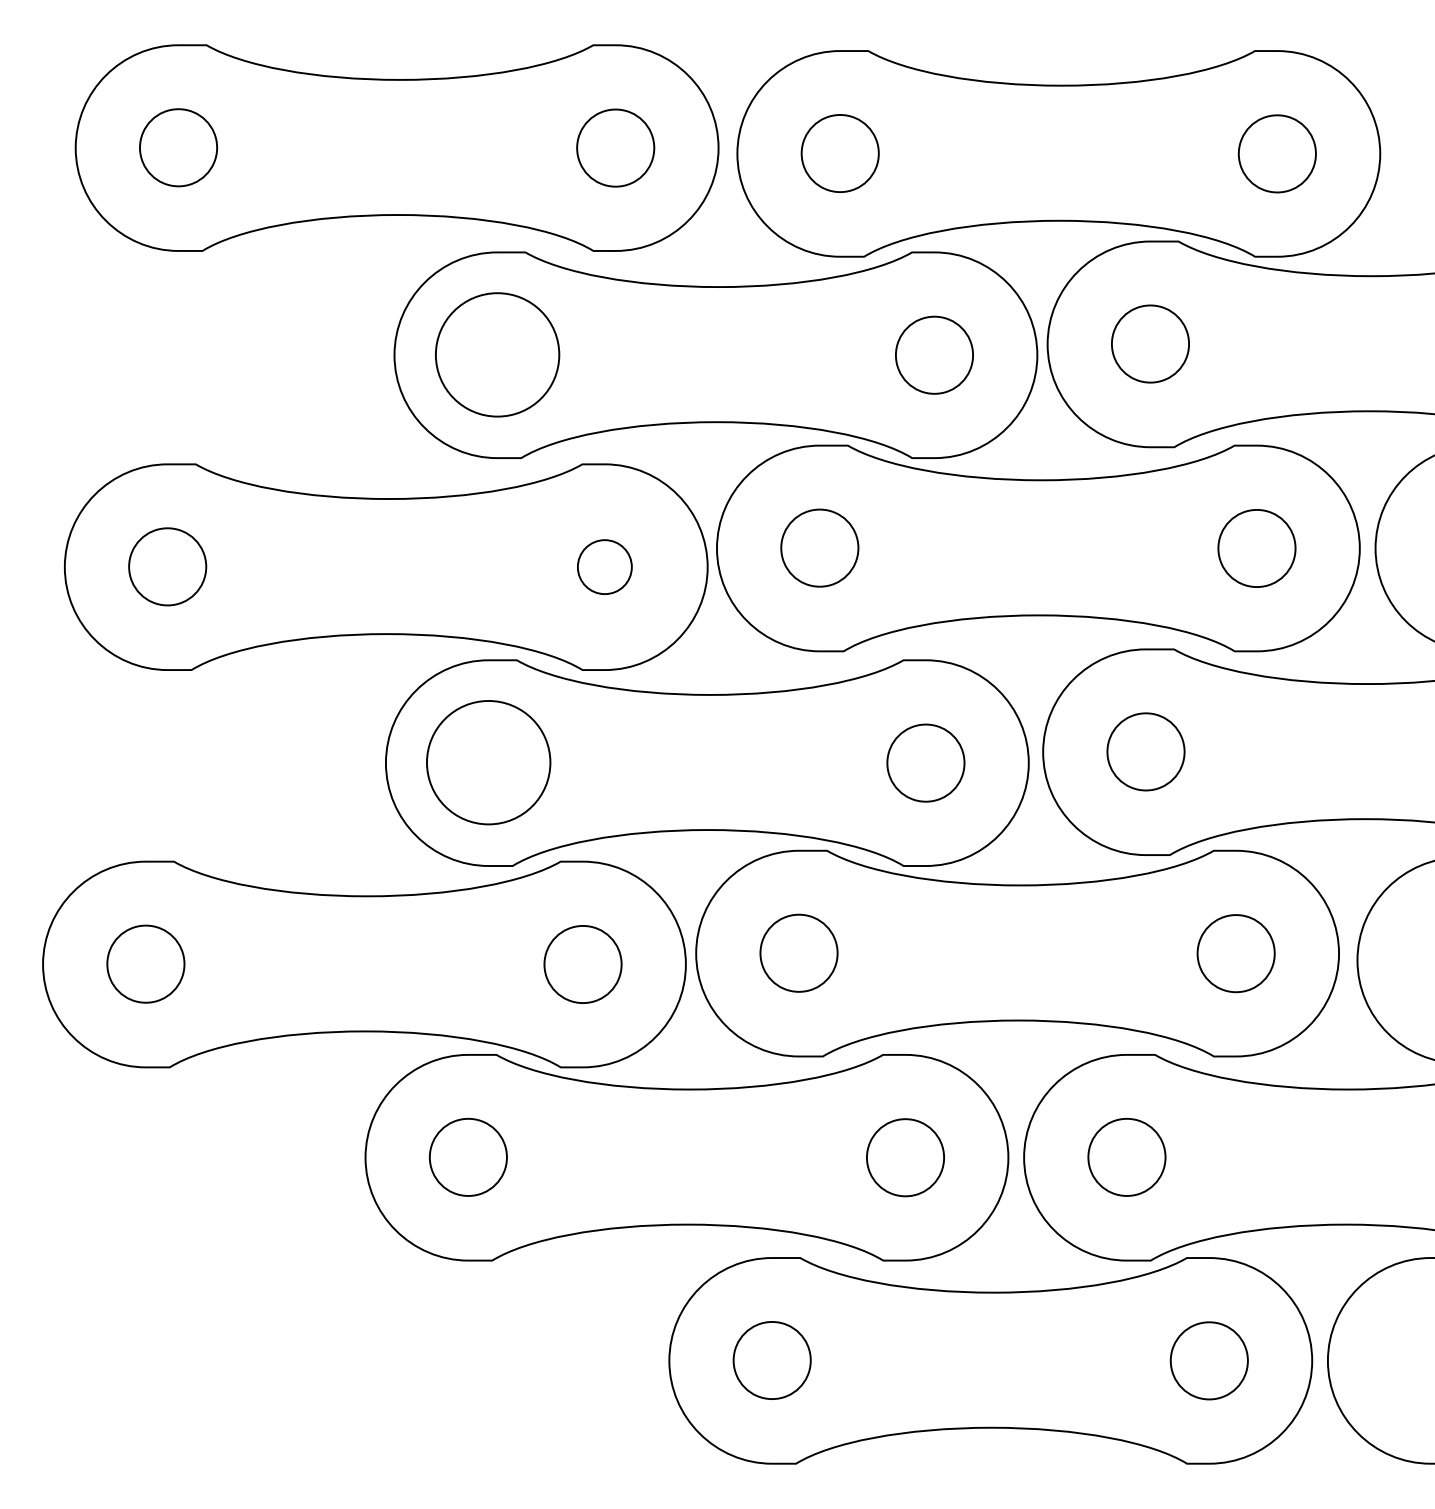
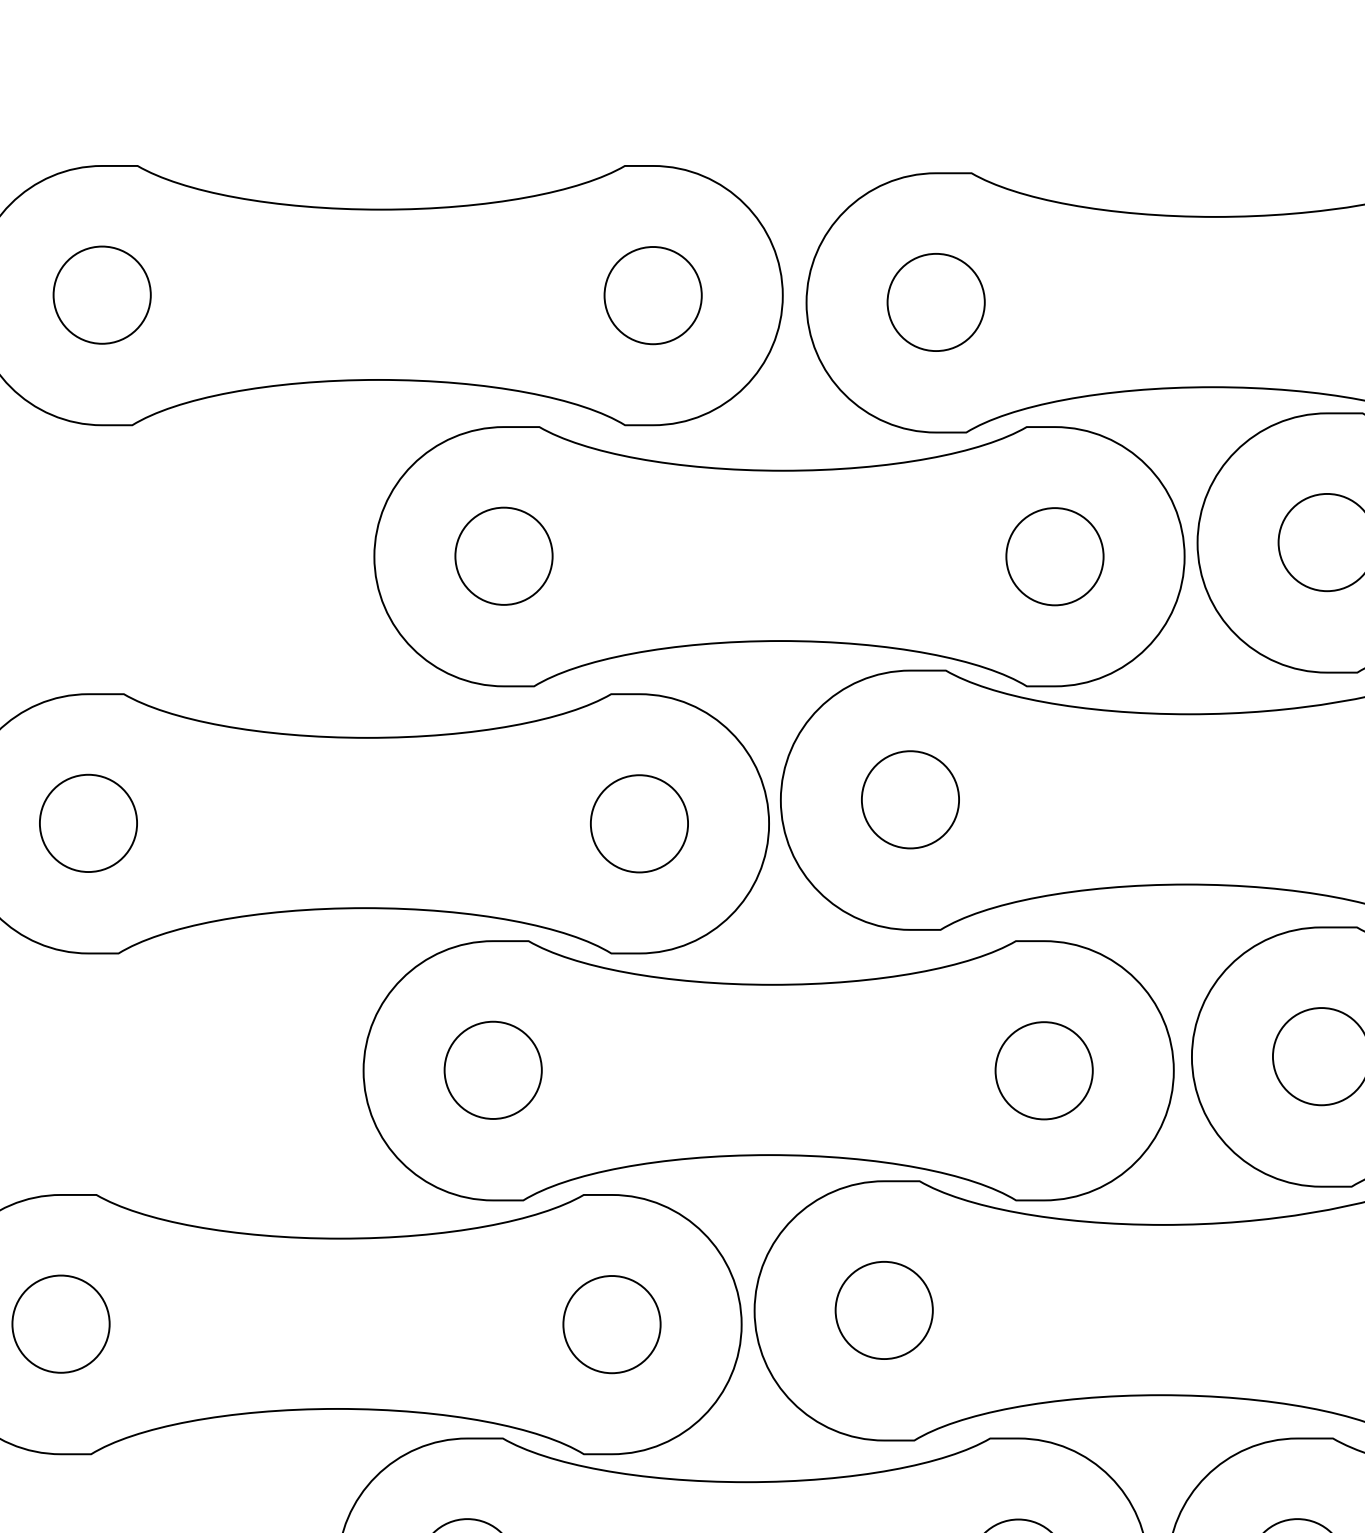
part: (496, 354) -> (502, 555), size x0.62
part: (604, 566) -> (639, 822), size x1.43
part: (488, 762) -> (492, 1069), size x0.62

